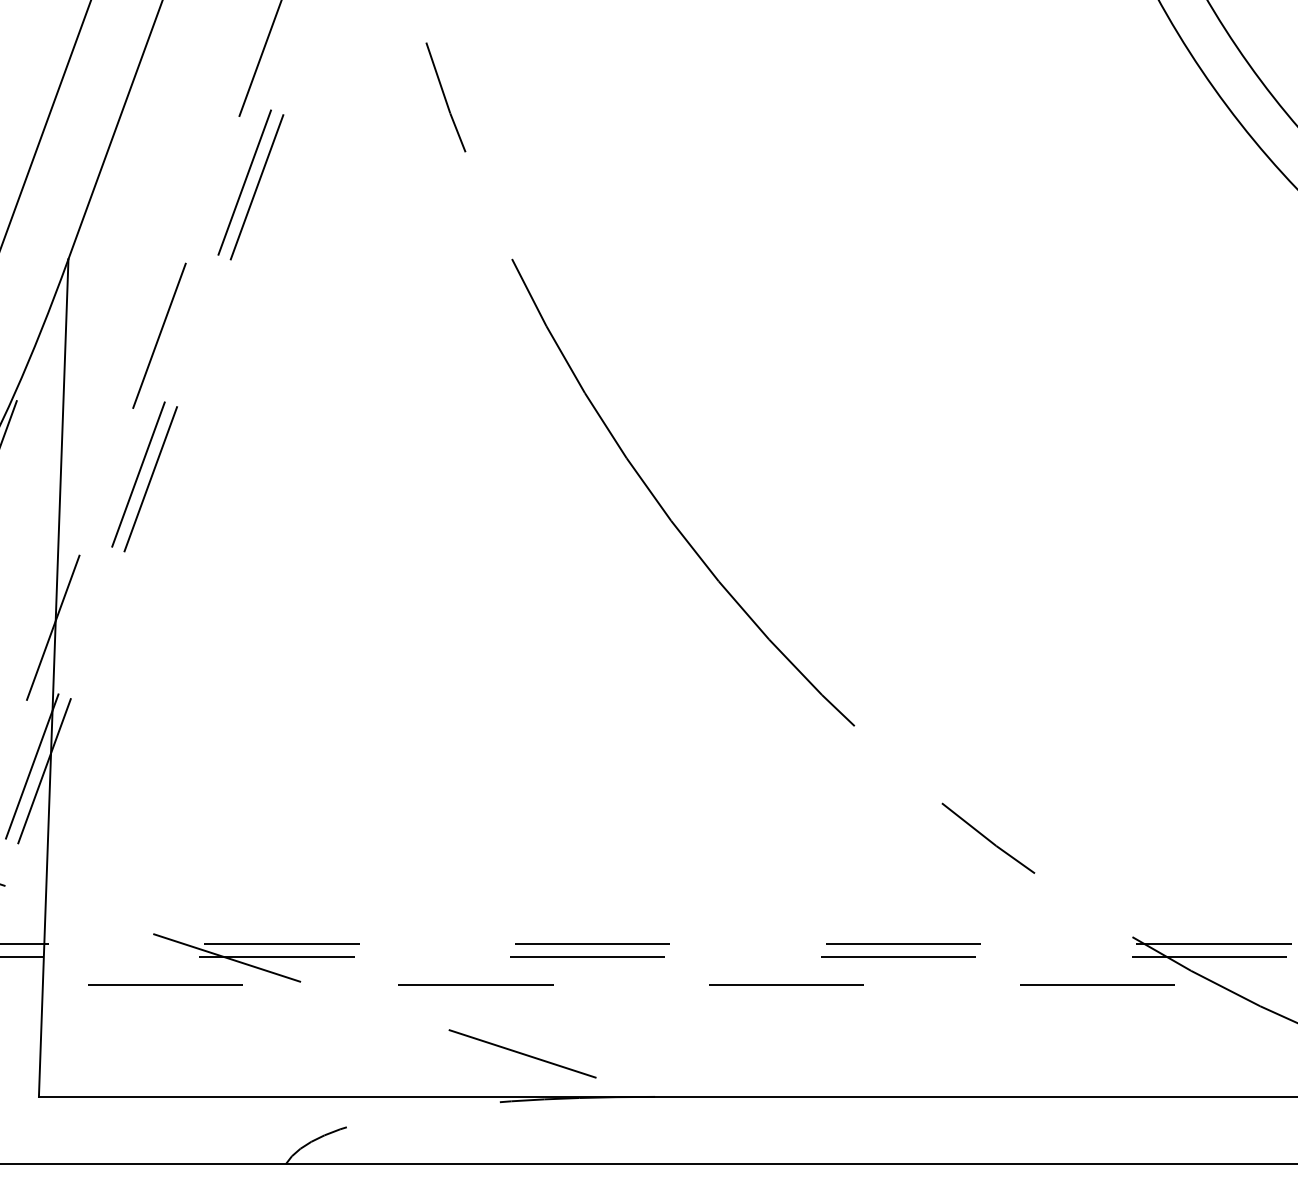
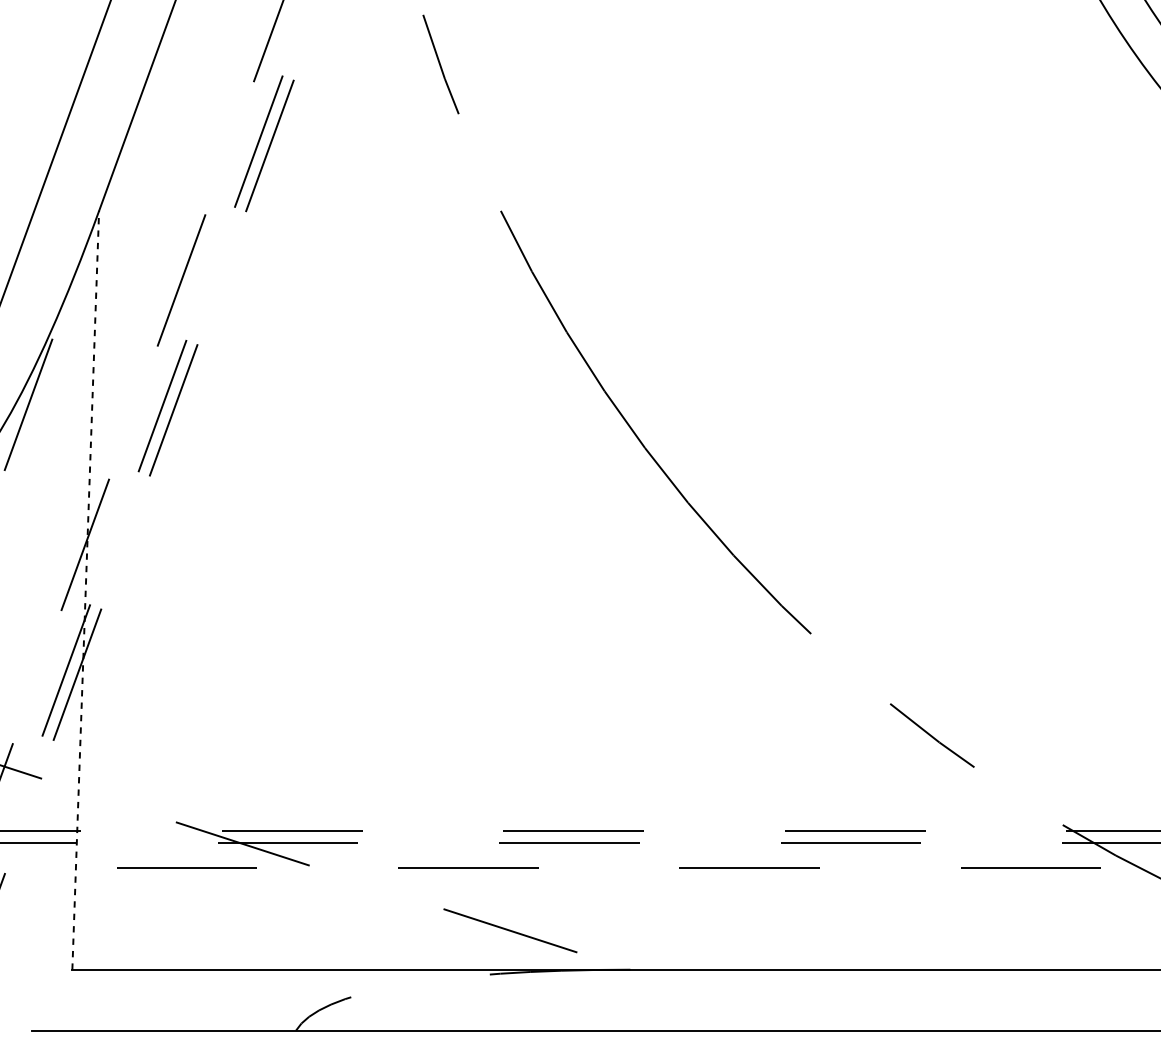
line: (53, 677) -> (85, 589), solid -> dashed

